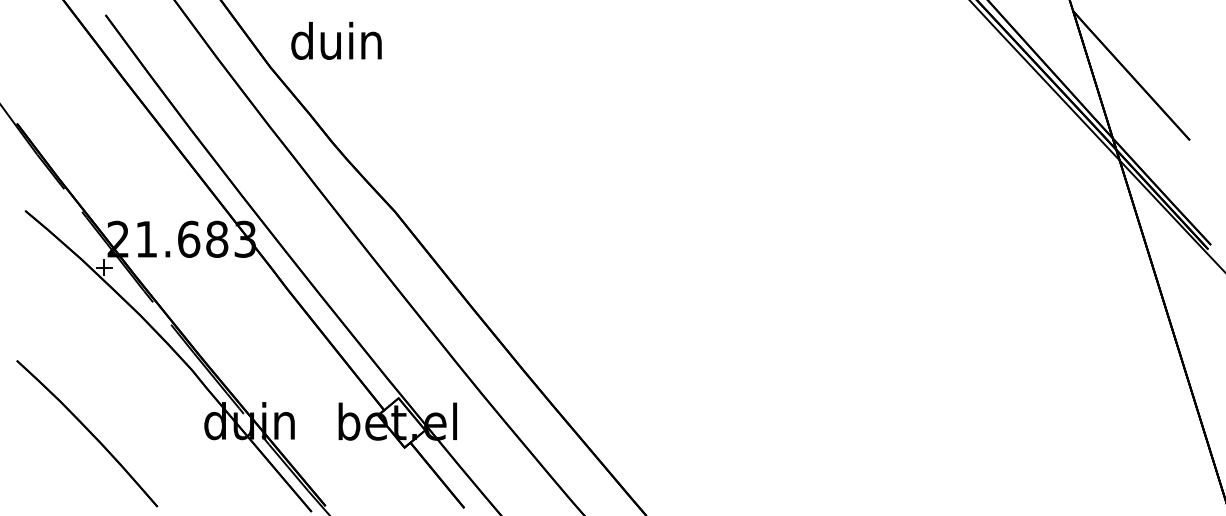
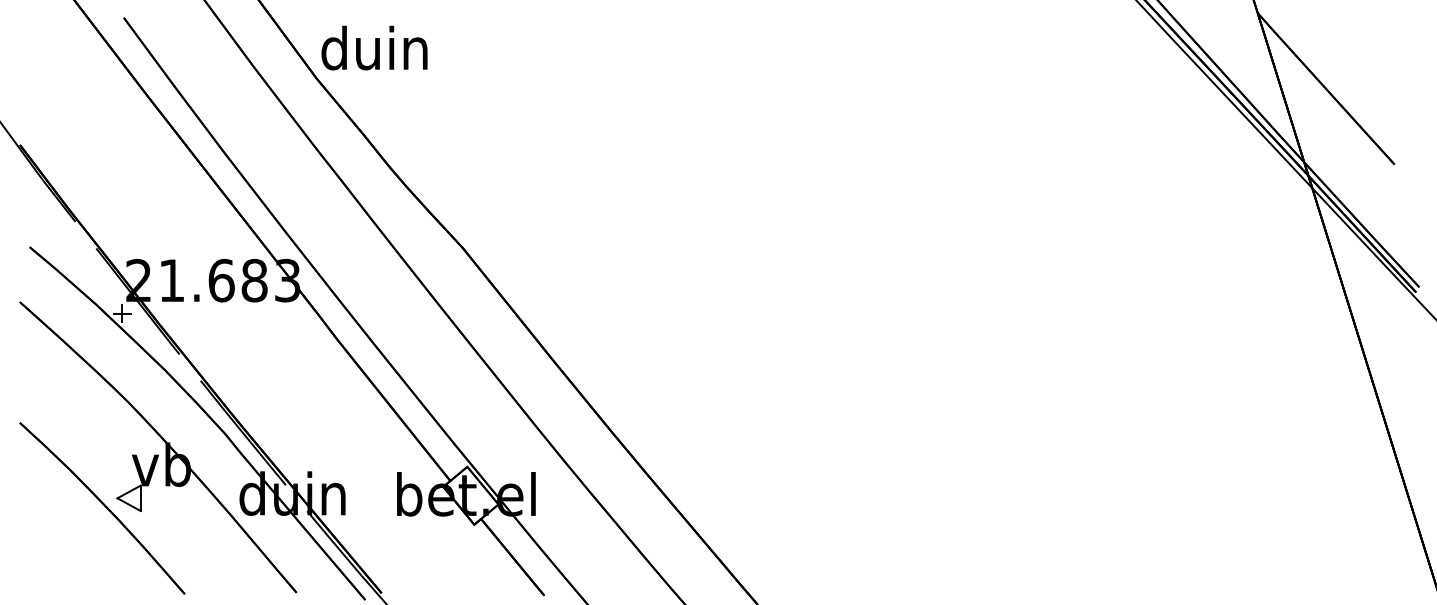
text: (336, 40) -> (374, 47), moved
part: (134, 381) -> (157, 447), added

